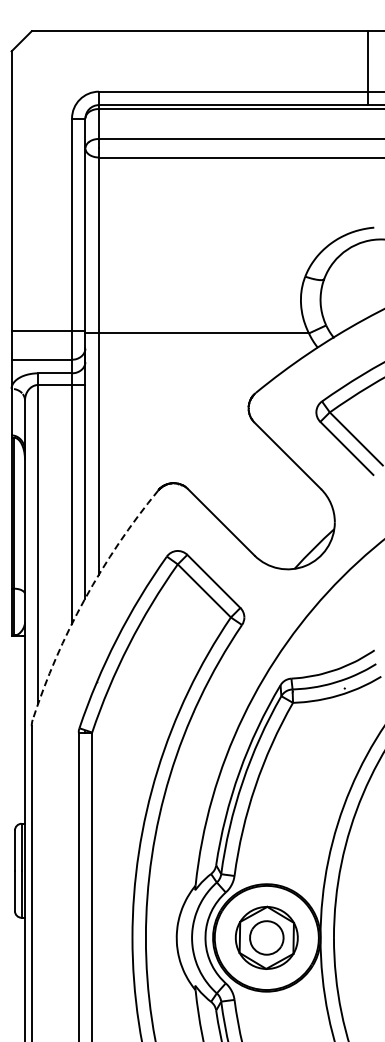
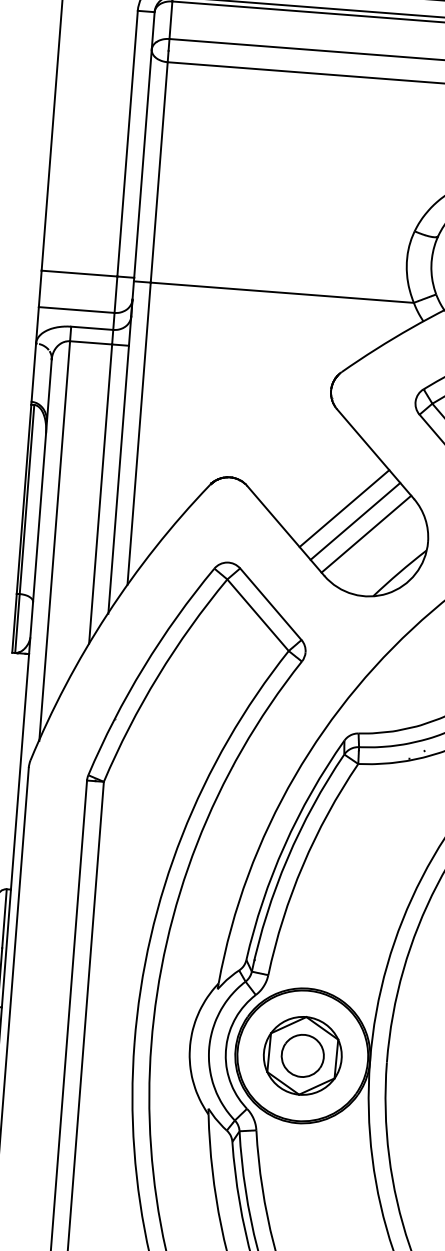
line: (266, 500) -> (344, 507), added
line: (275, 510) -> (354, 521), added
line: (285, 519) -> (366, 533), added
arc: (84, 599) -> (107, 614), dashed -> solid

